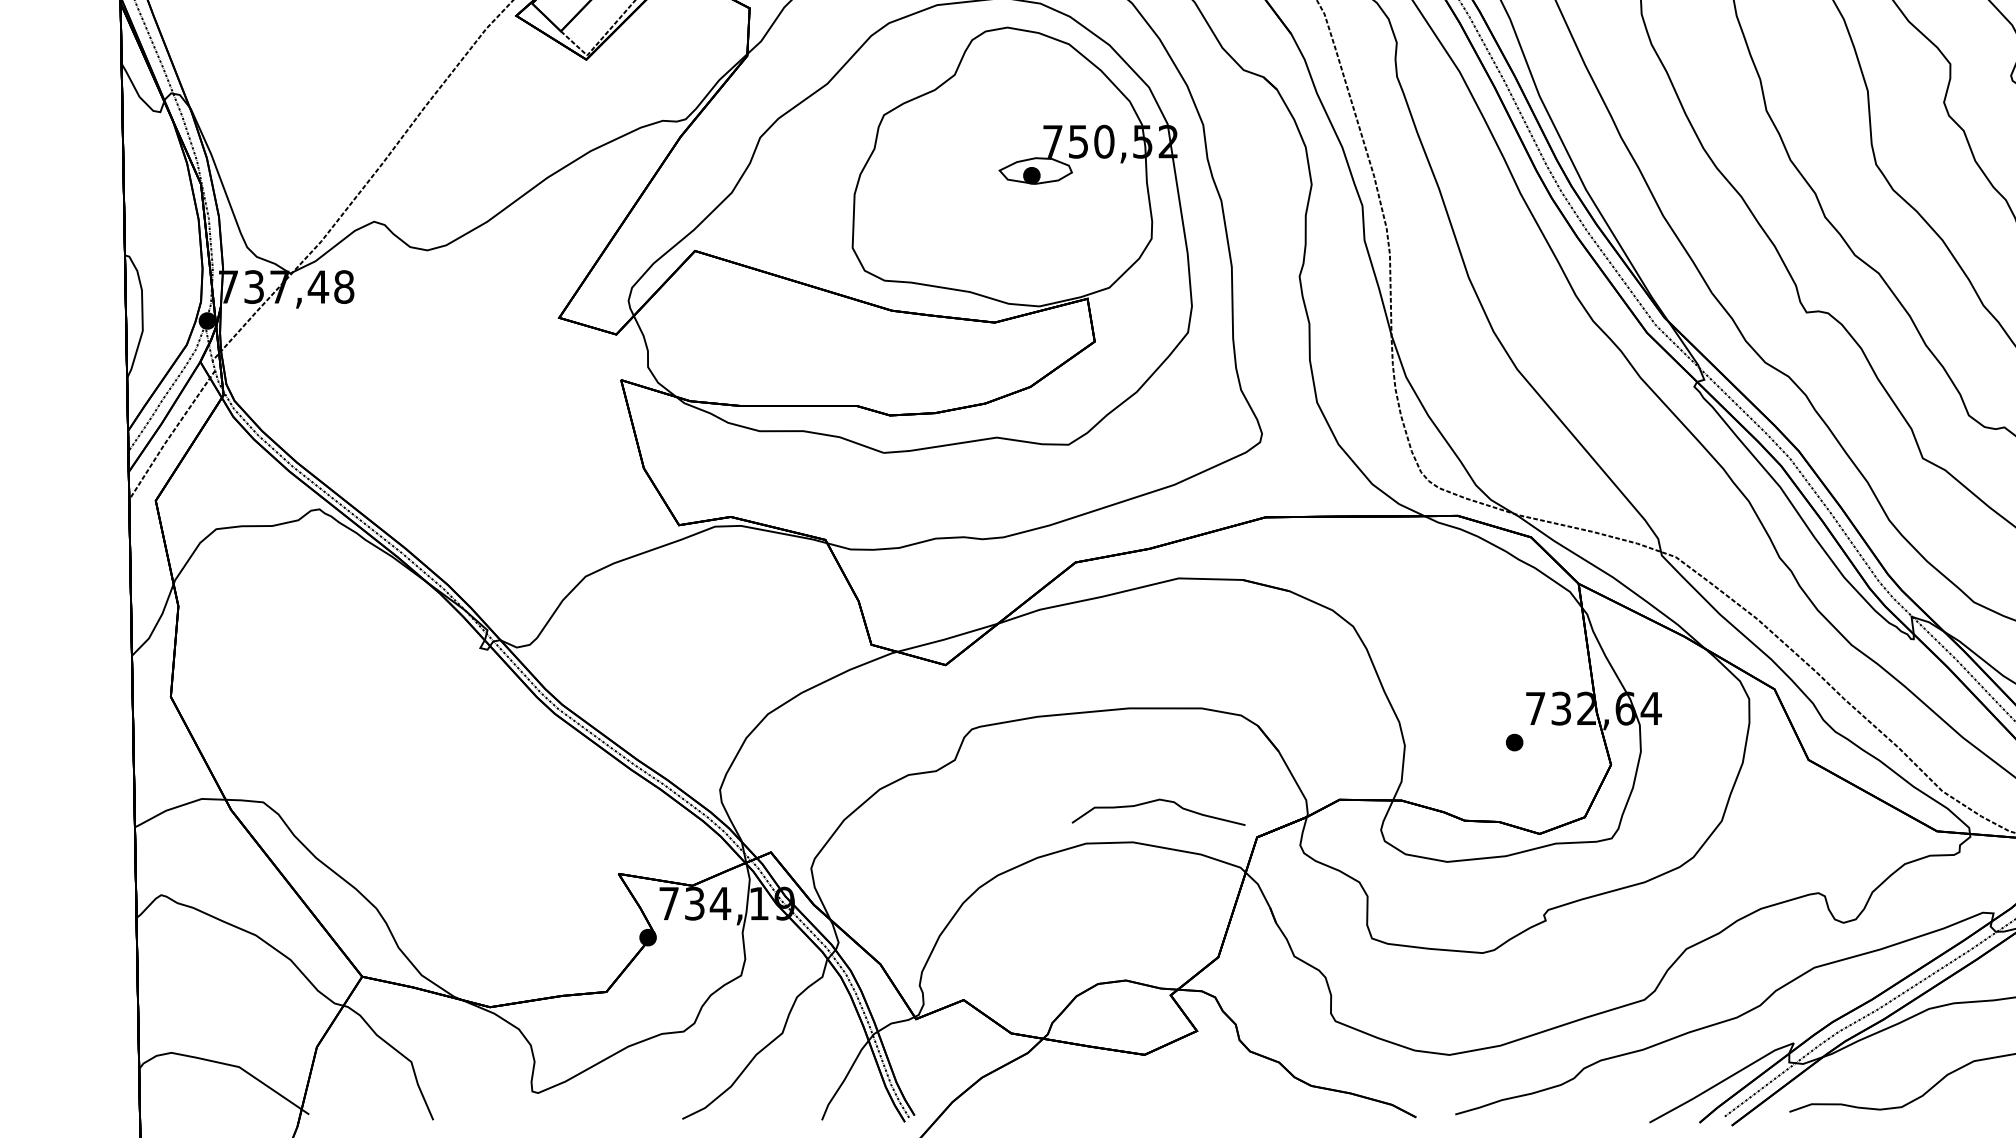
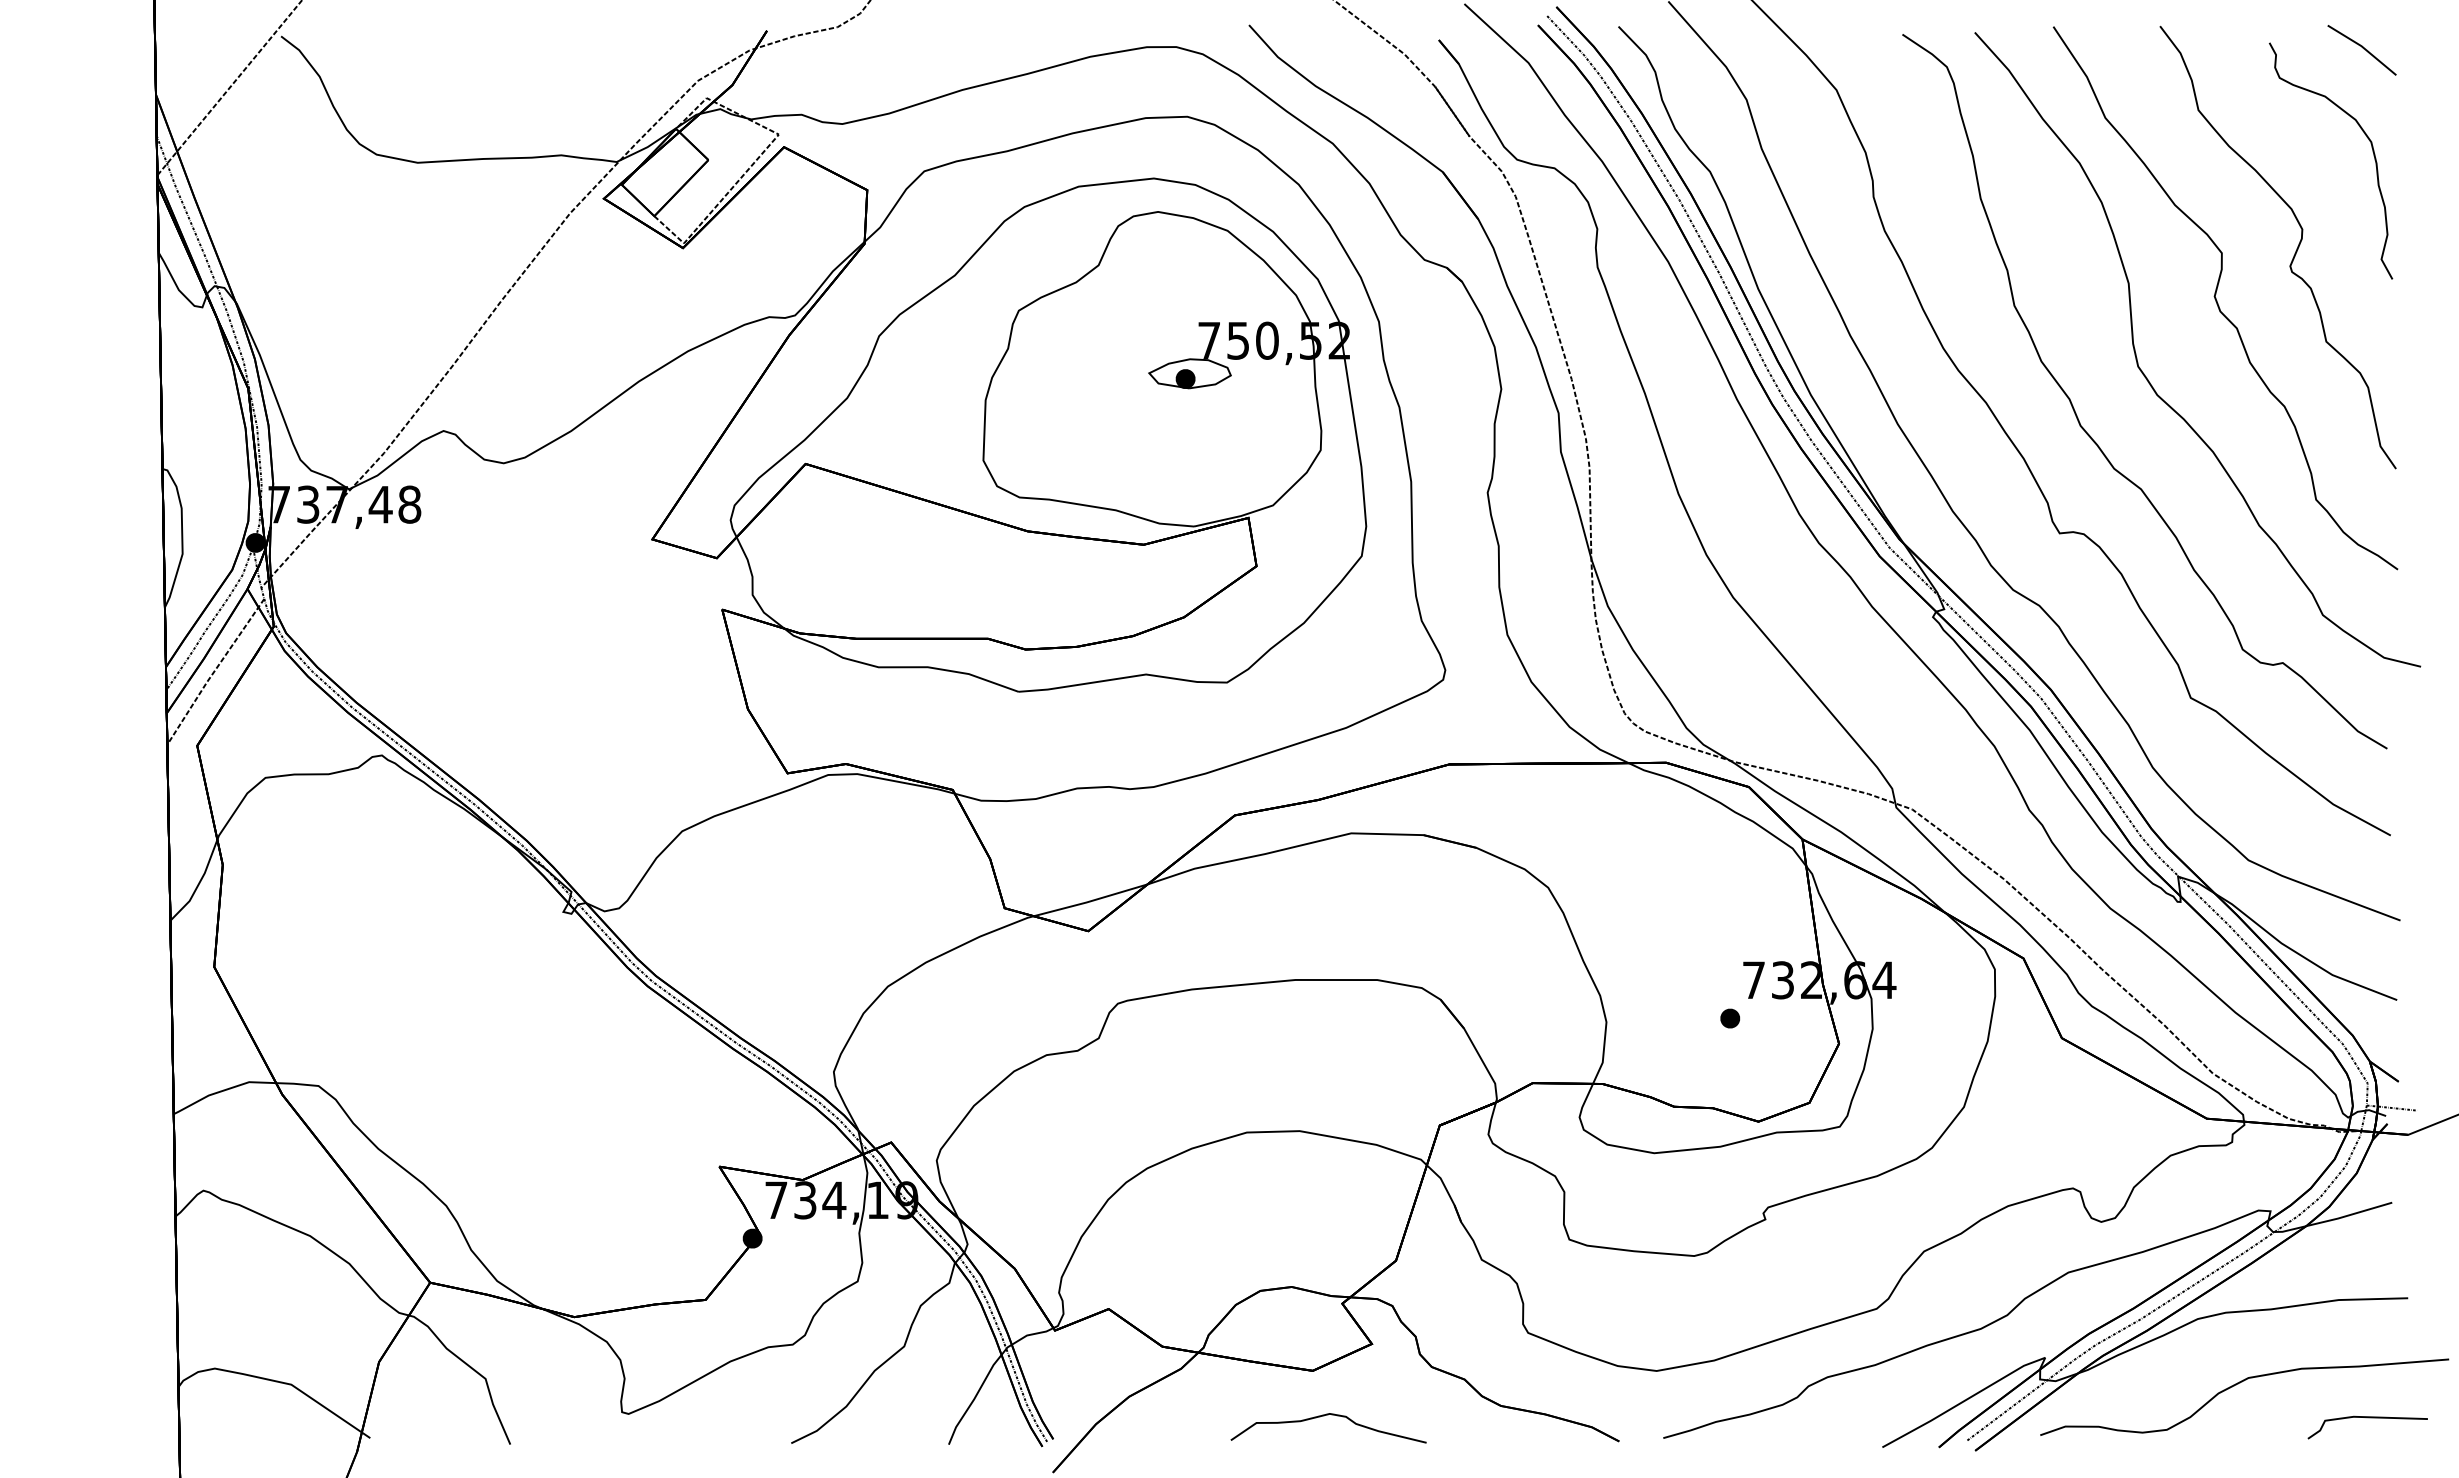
part: (1154, 801) -> (1324, 1416), moved

